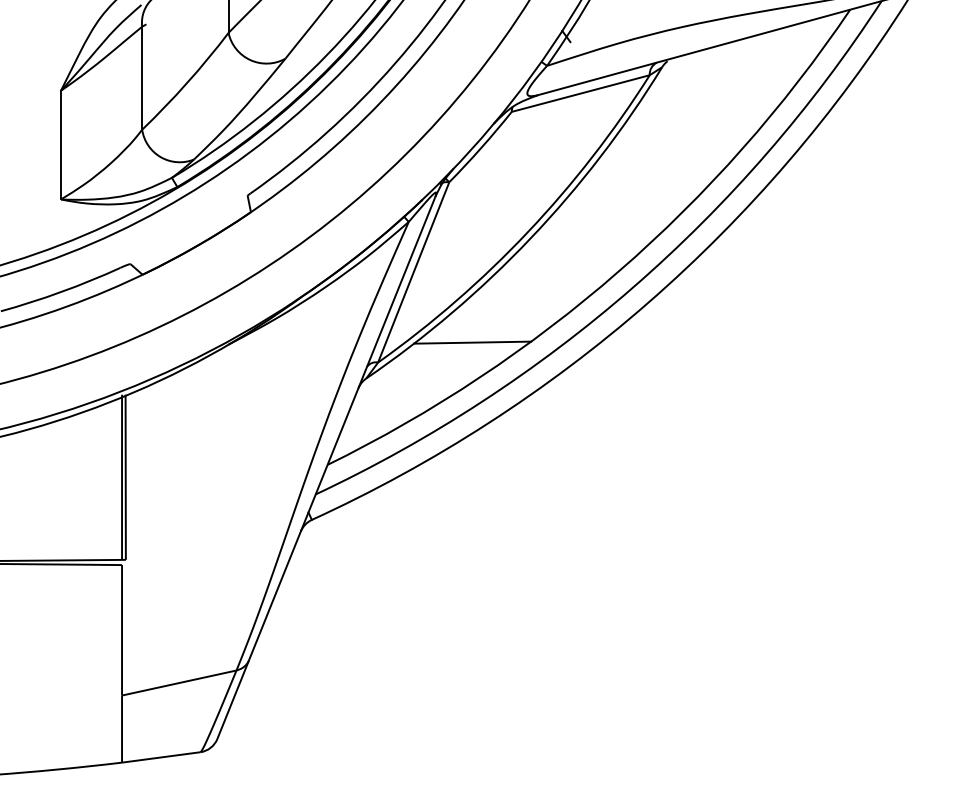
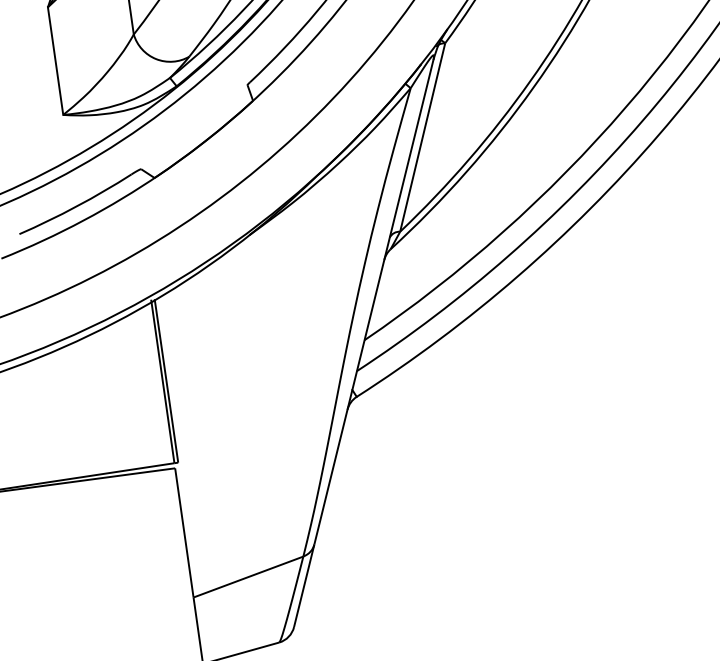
line: (472, 342) -> (490, 198), removed

